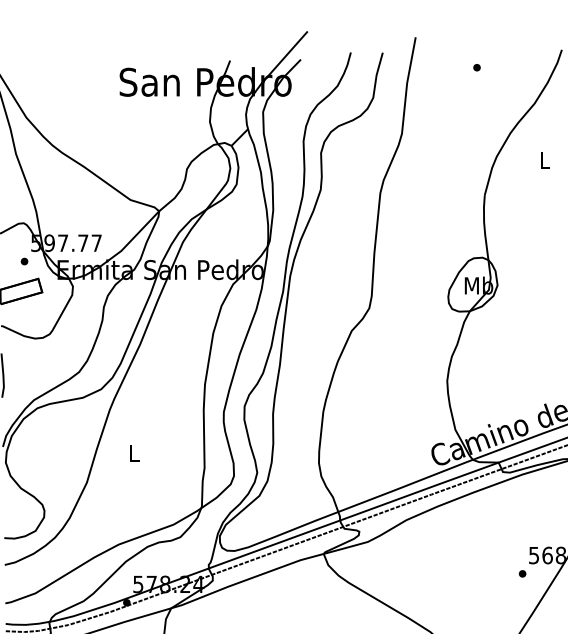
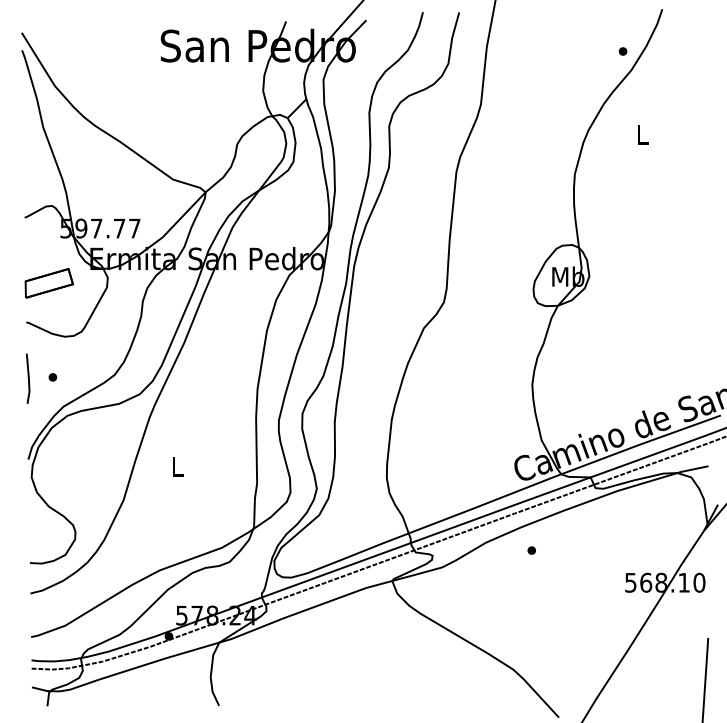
part: (476, 67) -> (622, 51), moved
part: (24, 261) -> (52, 377), moved
part: (522, 573) -> (531, 550), moved

